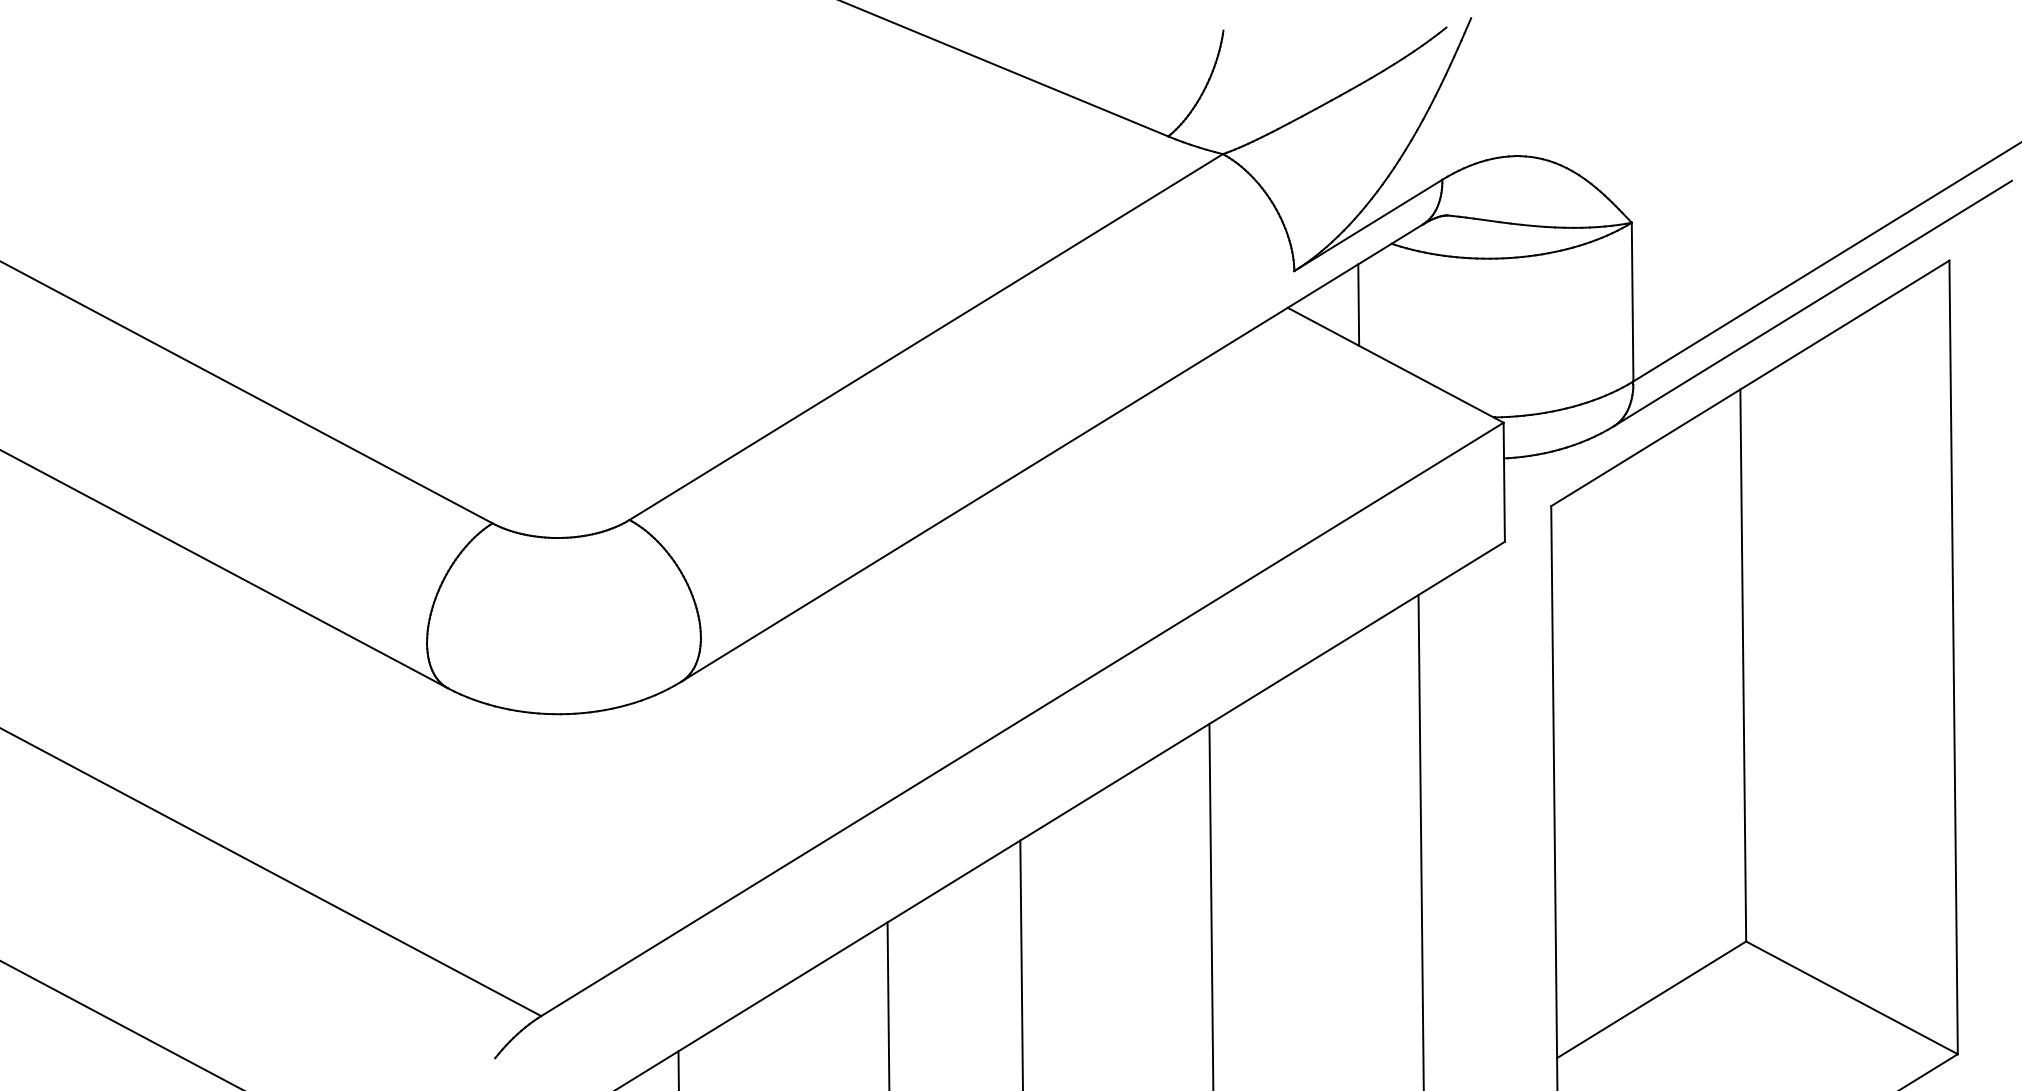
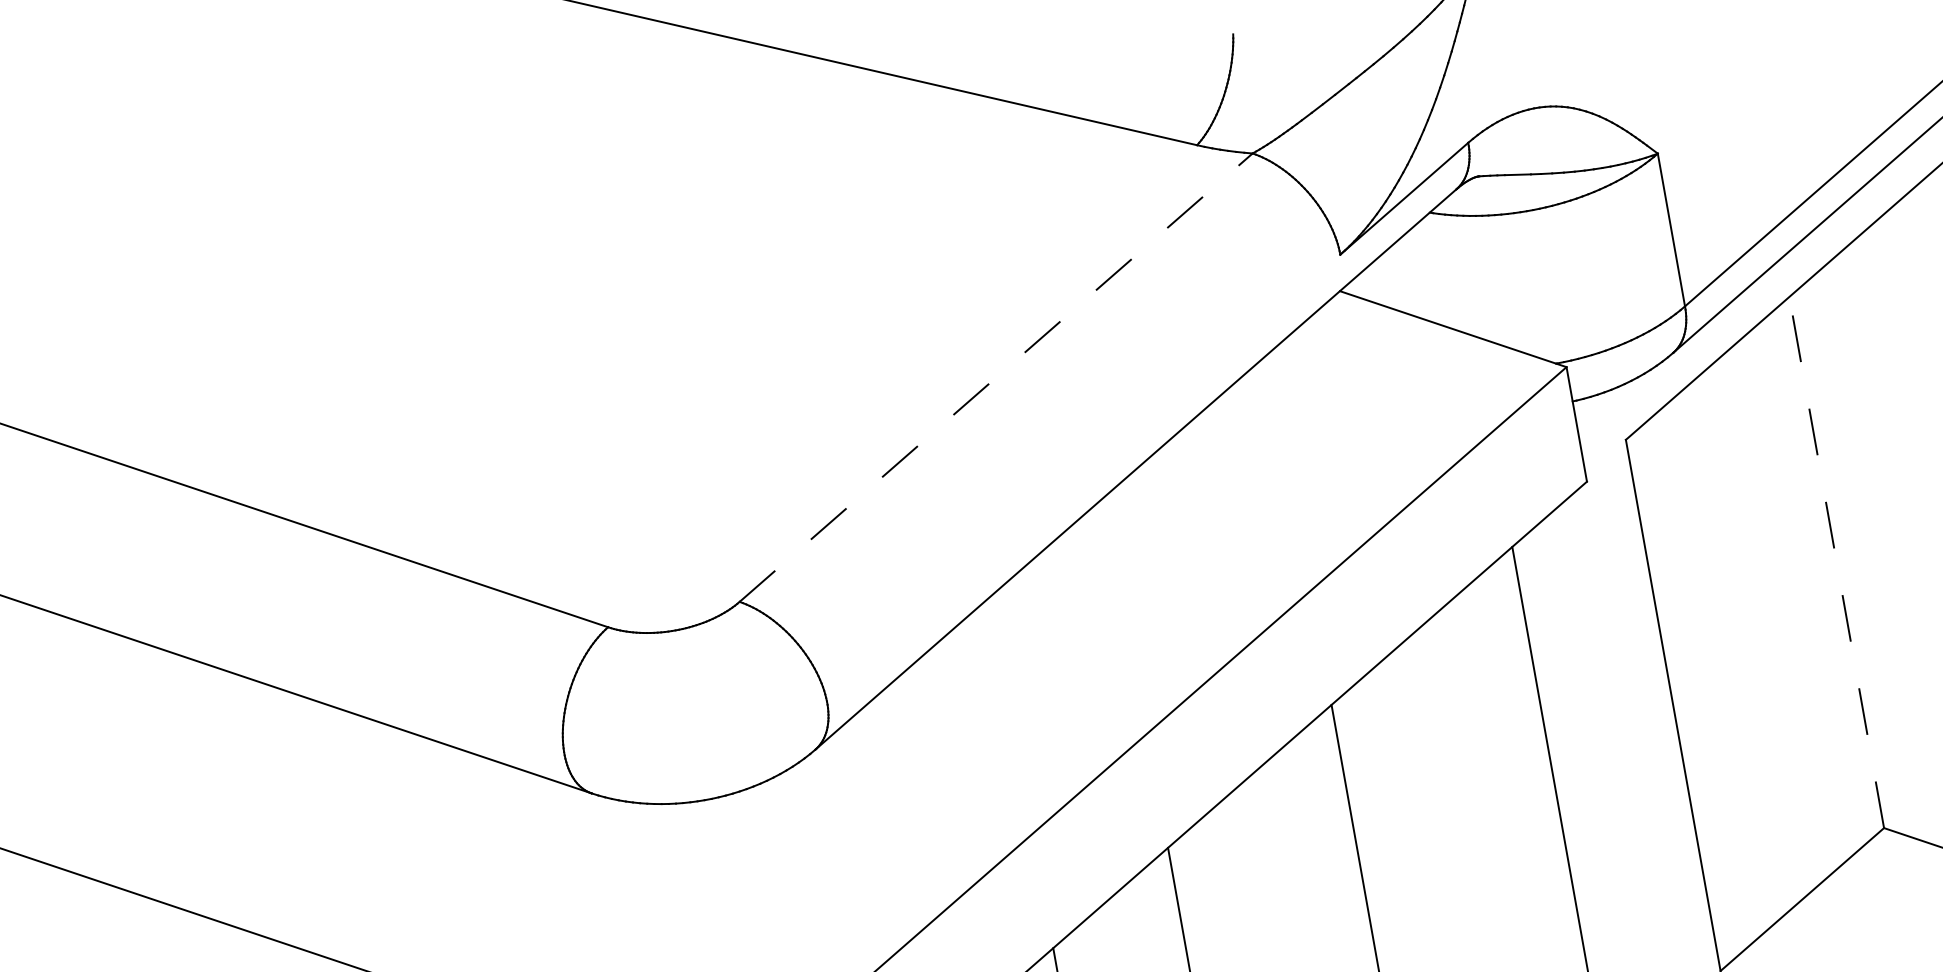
line: (1358, 304) -> (1407, 276), removed
line: (926, 337) -> (996, 378), solid -> dashed
line: (1743, 665) -> (1836, 562), solid -> dashed

